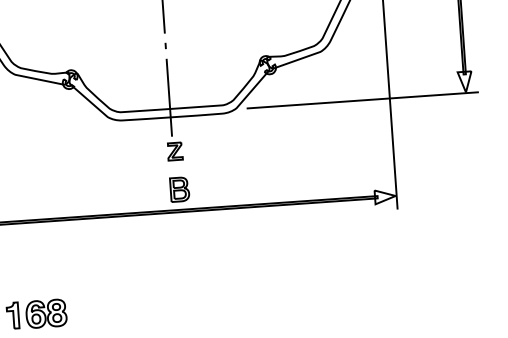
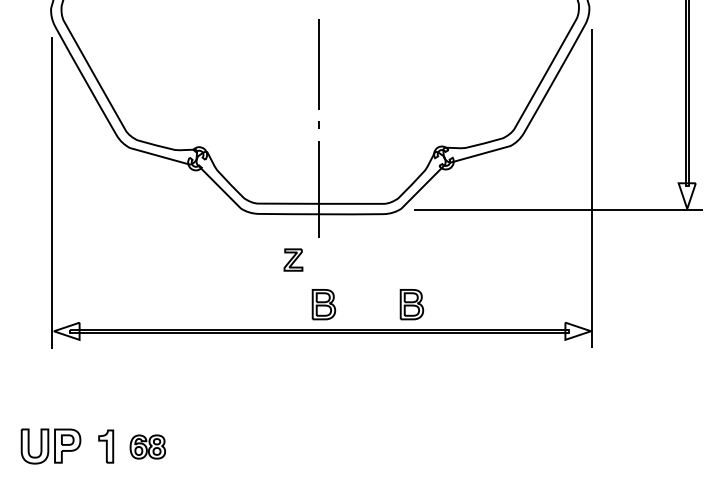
part: (175, 151) -> (293, 259), moved
part: (250, 184) -> (411, 304), added
part: (46, 313) -> (147, 446), size x0.7

